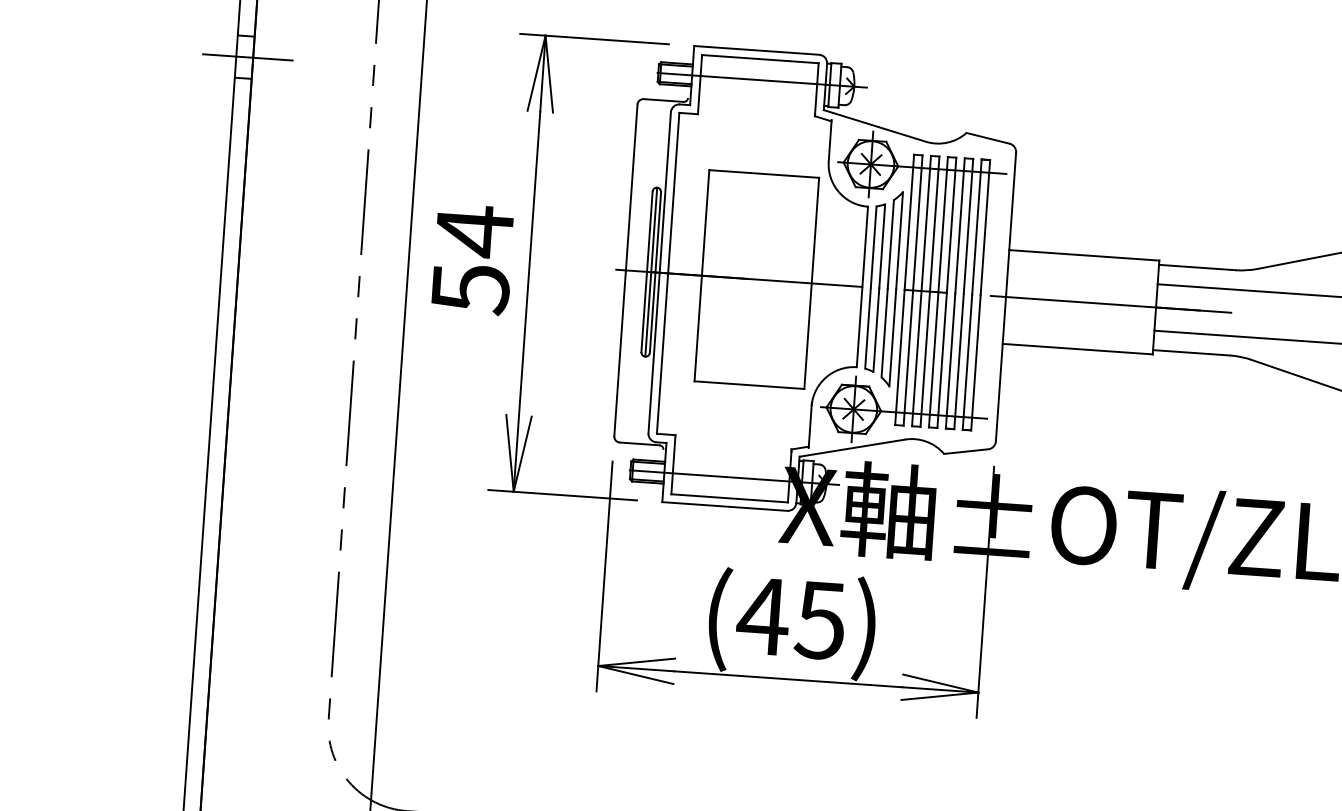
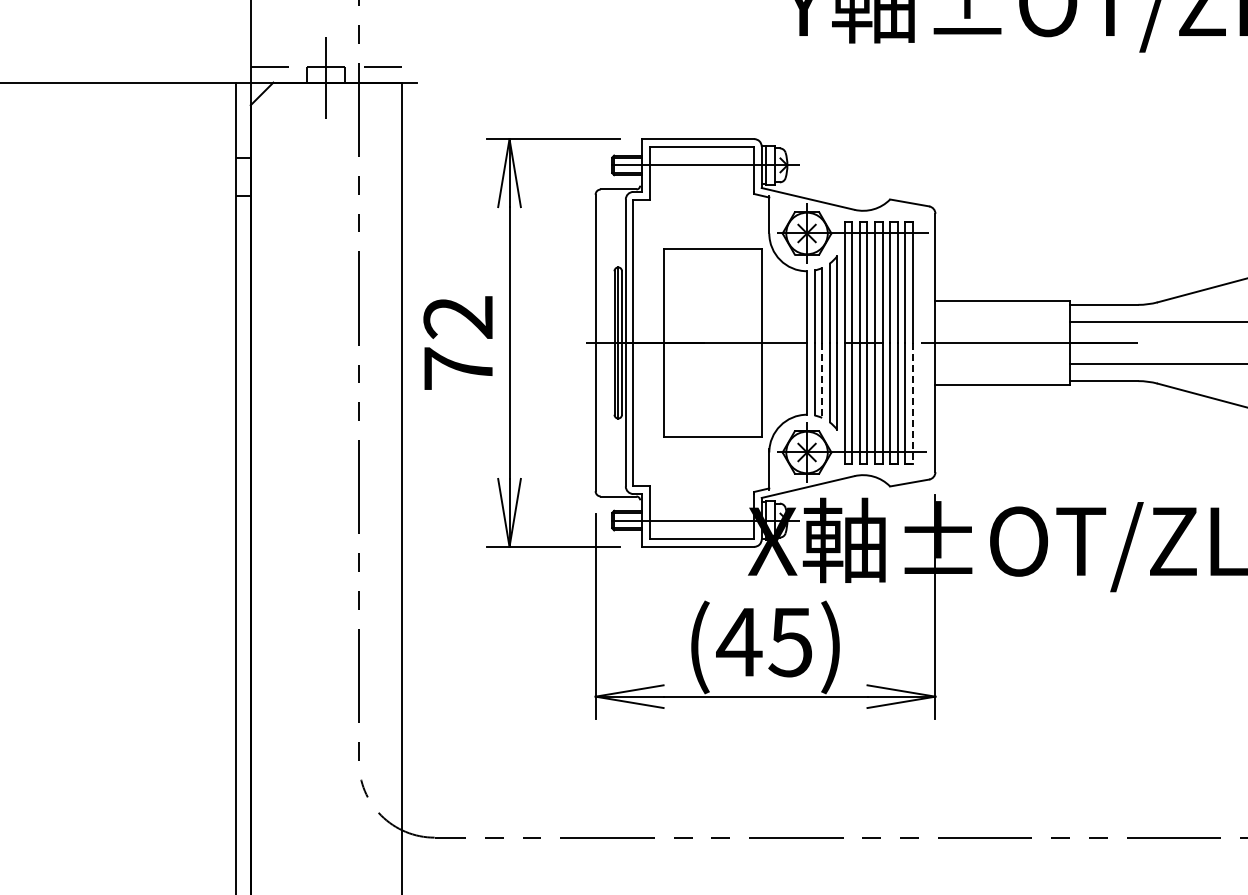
line: (247, 57) -> (245, 177), removed
text: (472, 259) -> (458, 342), 54 -> 72
line: (876, 330) -> (822, 380), solid -> dashed
line: (975, 362) -> (912, 403), solid -> dashed

